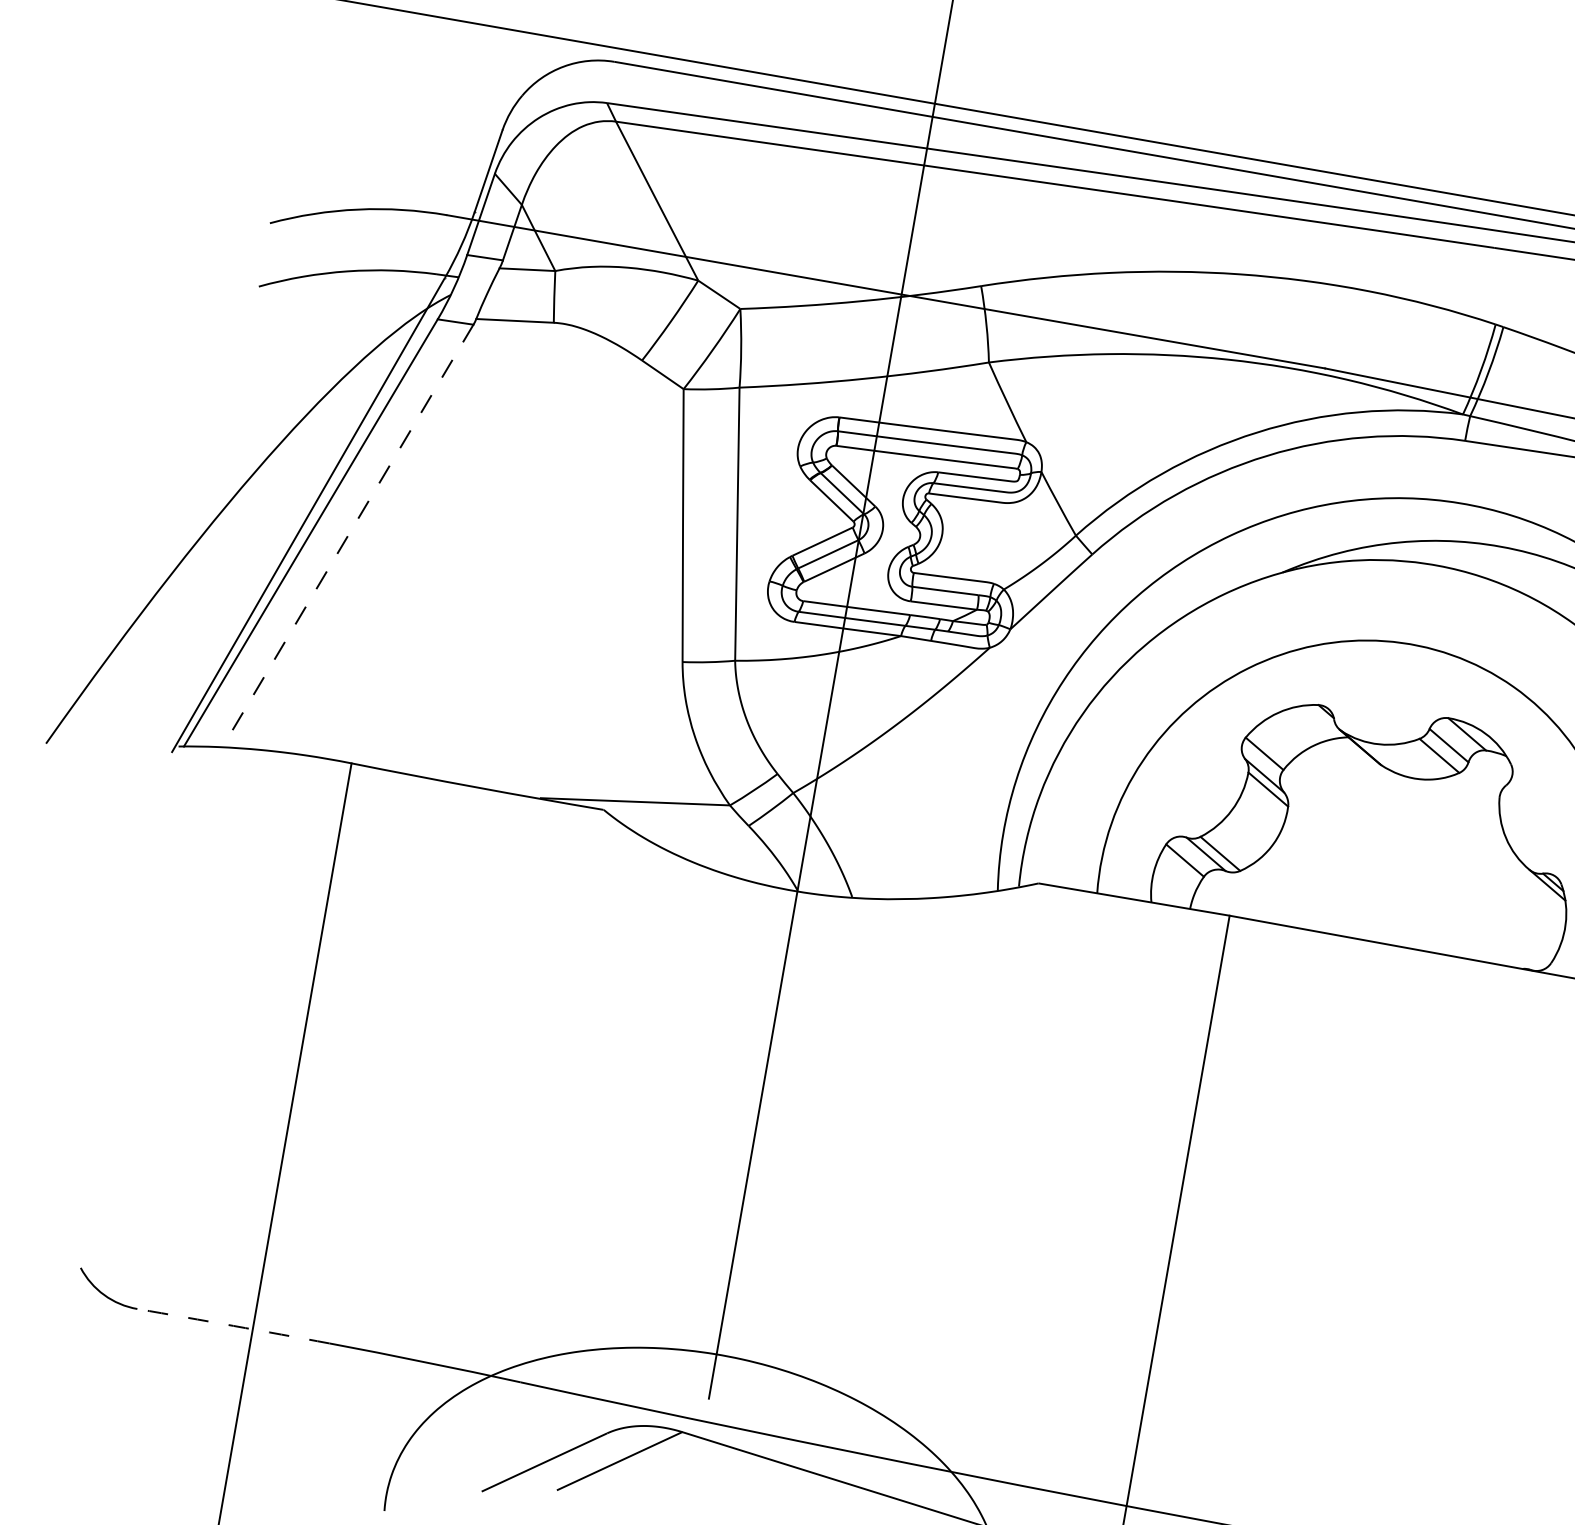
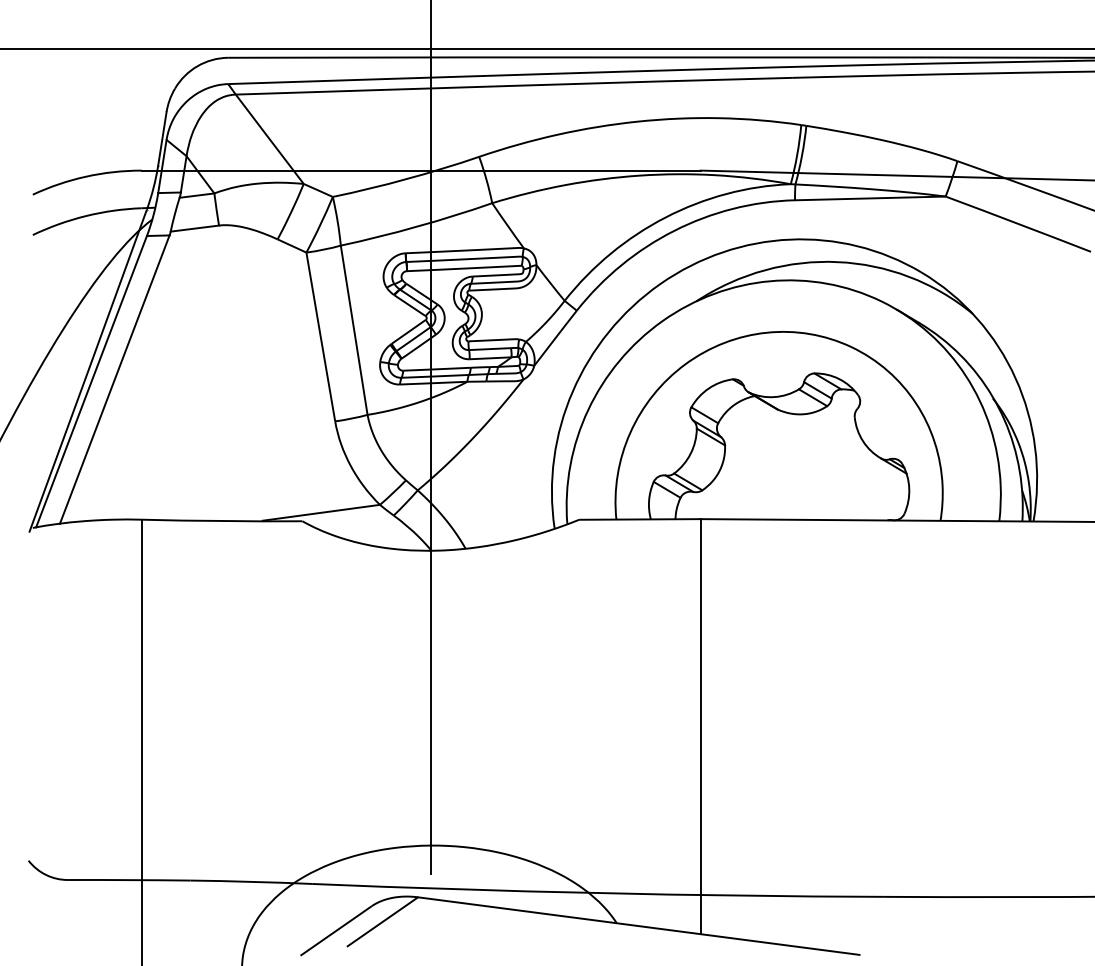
line: (347, 537) -> (114, 380), dashed -> solid
arc: (233, 1326) -> (129, 880), dashed -> solid

